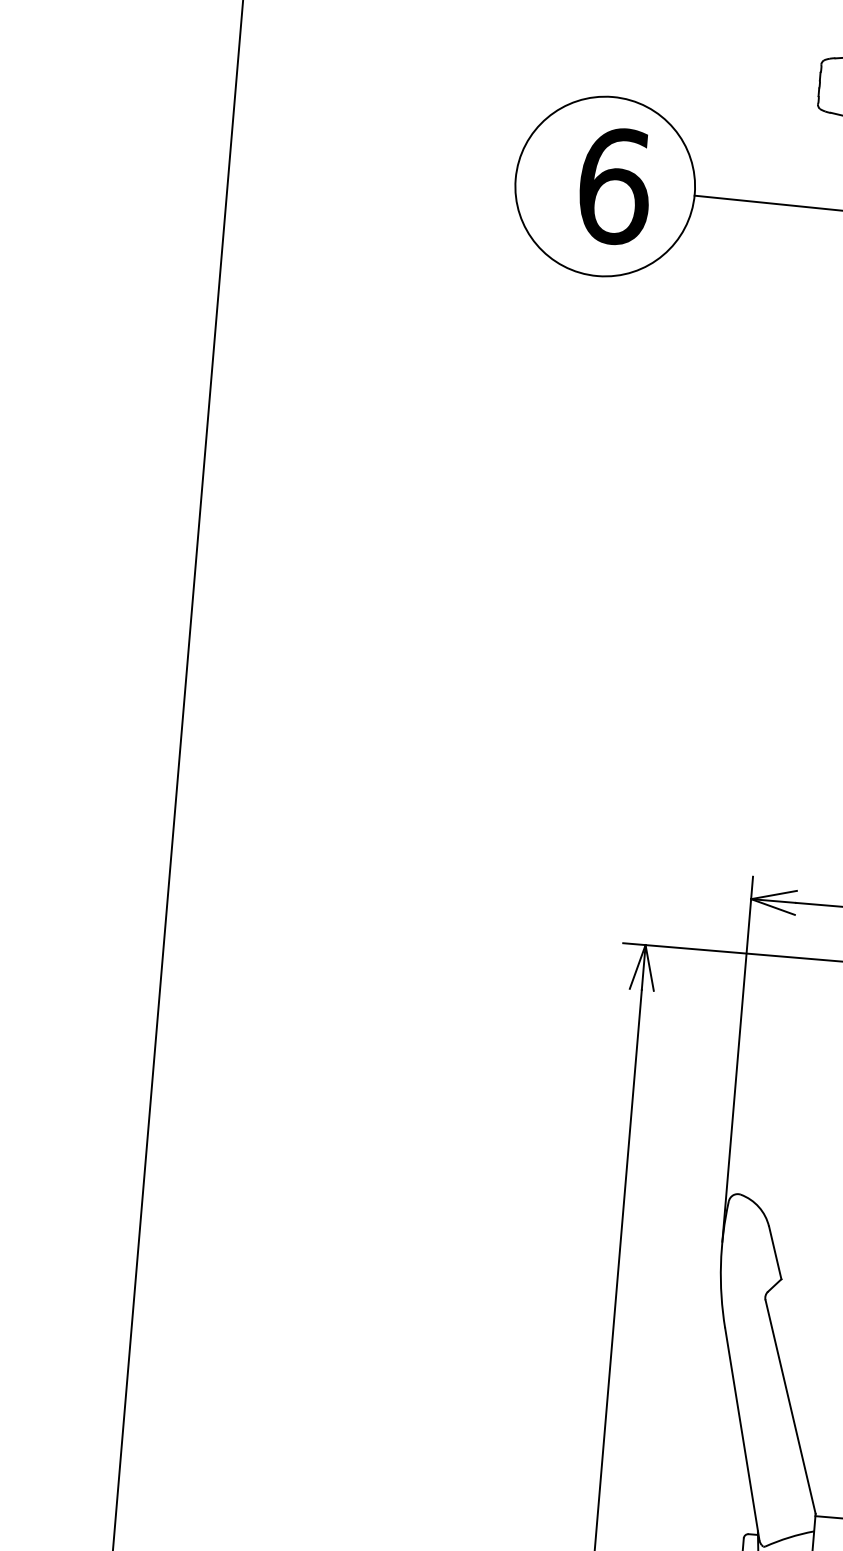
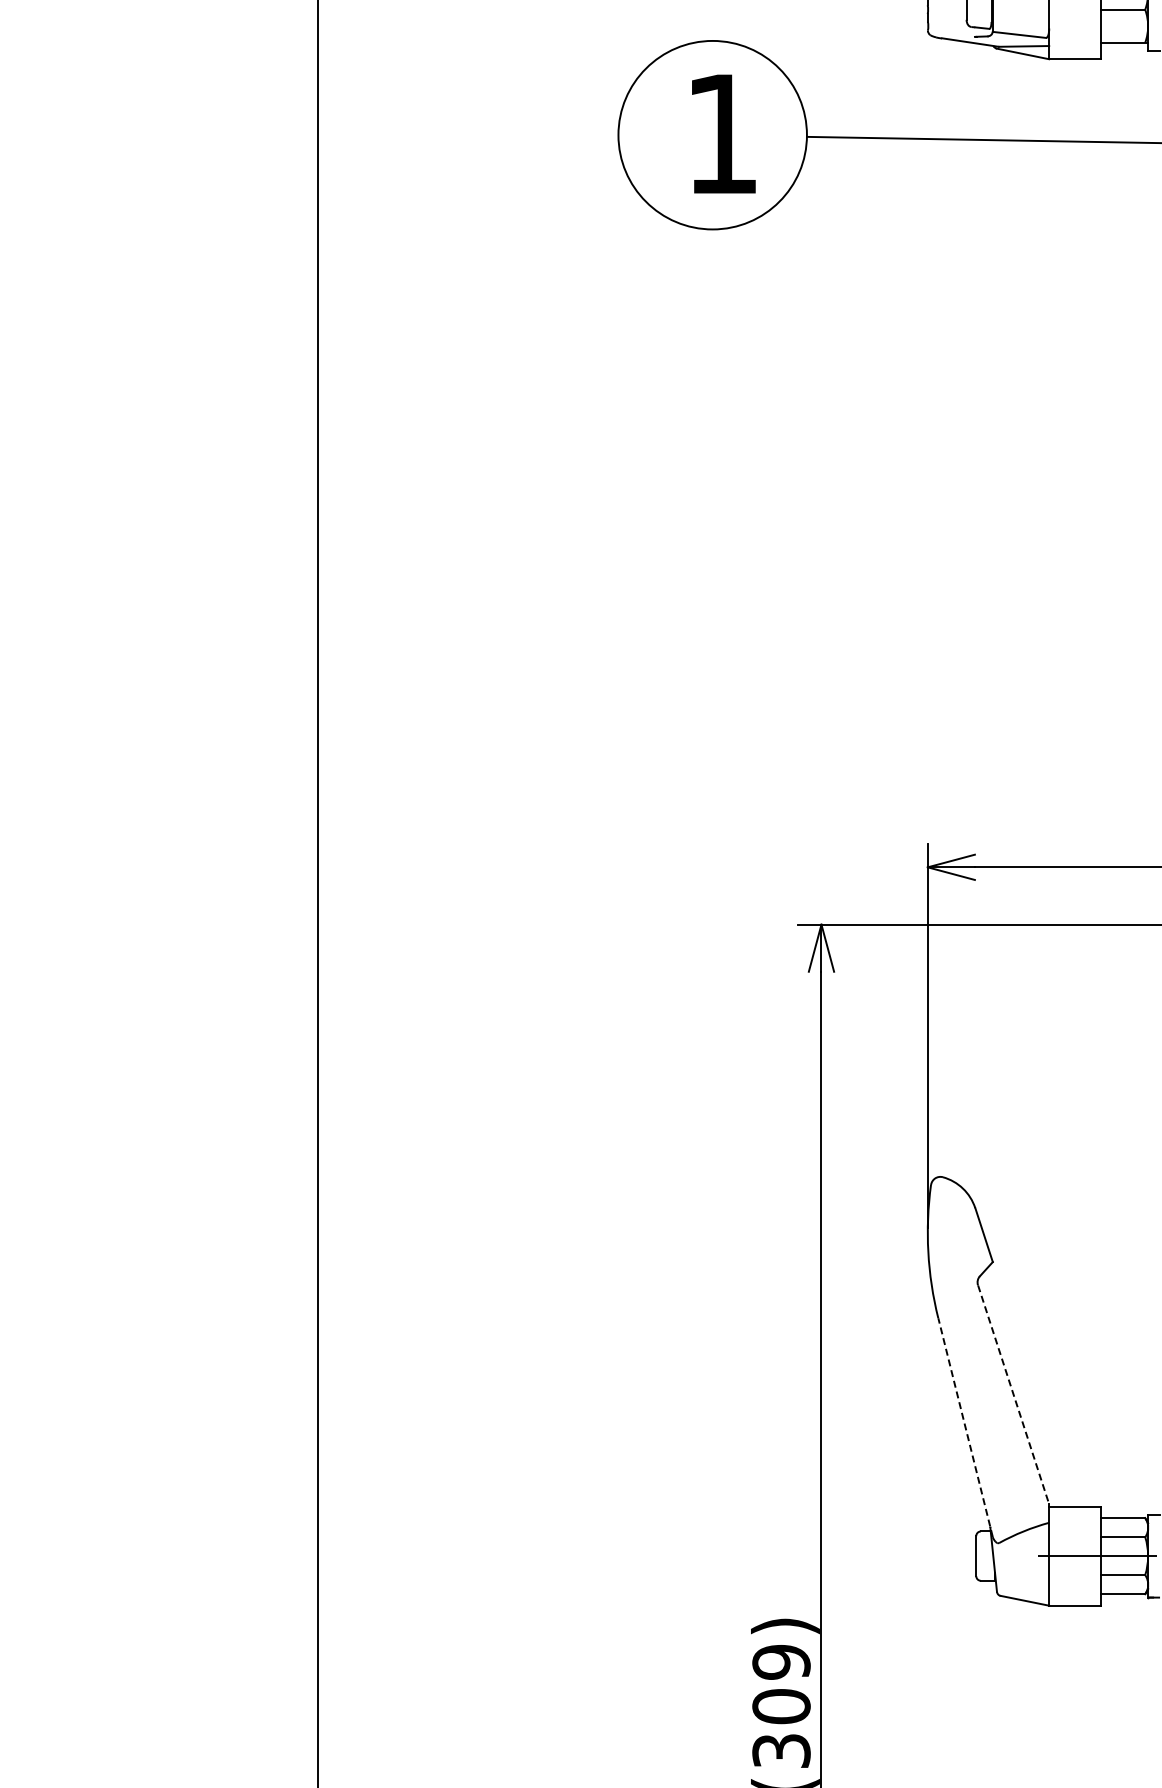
text: (614, 185) -> (722, 133), 6 -> 1
line: (790, 1407) -> (1013, 1395), solid -> dashed
line: (742, 1434) -> (965, 1427), solid -> dashed

